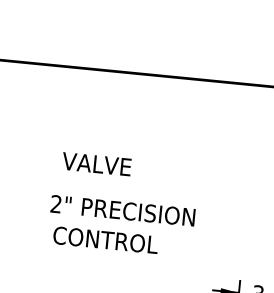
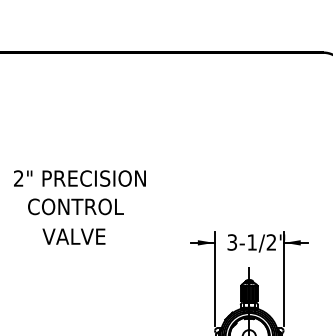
text: (96, 164) -> (73, 236), moved
text: (122, 210) -> (79, 178), moved
text: (105, 239) -> (75, 206), moved

